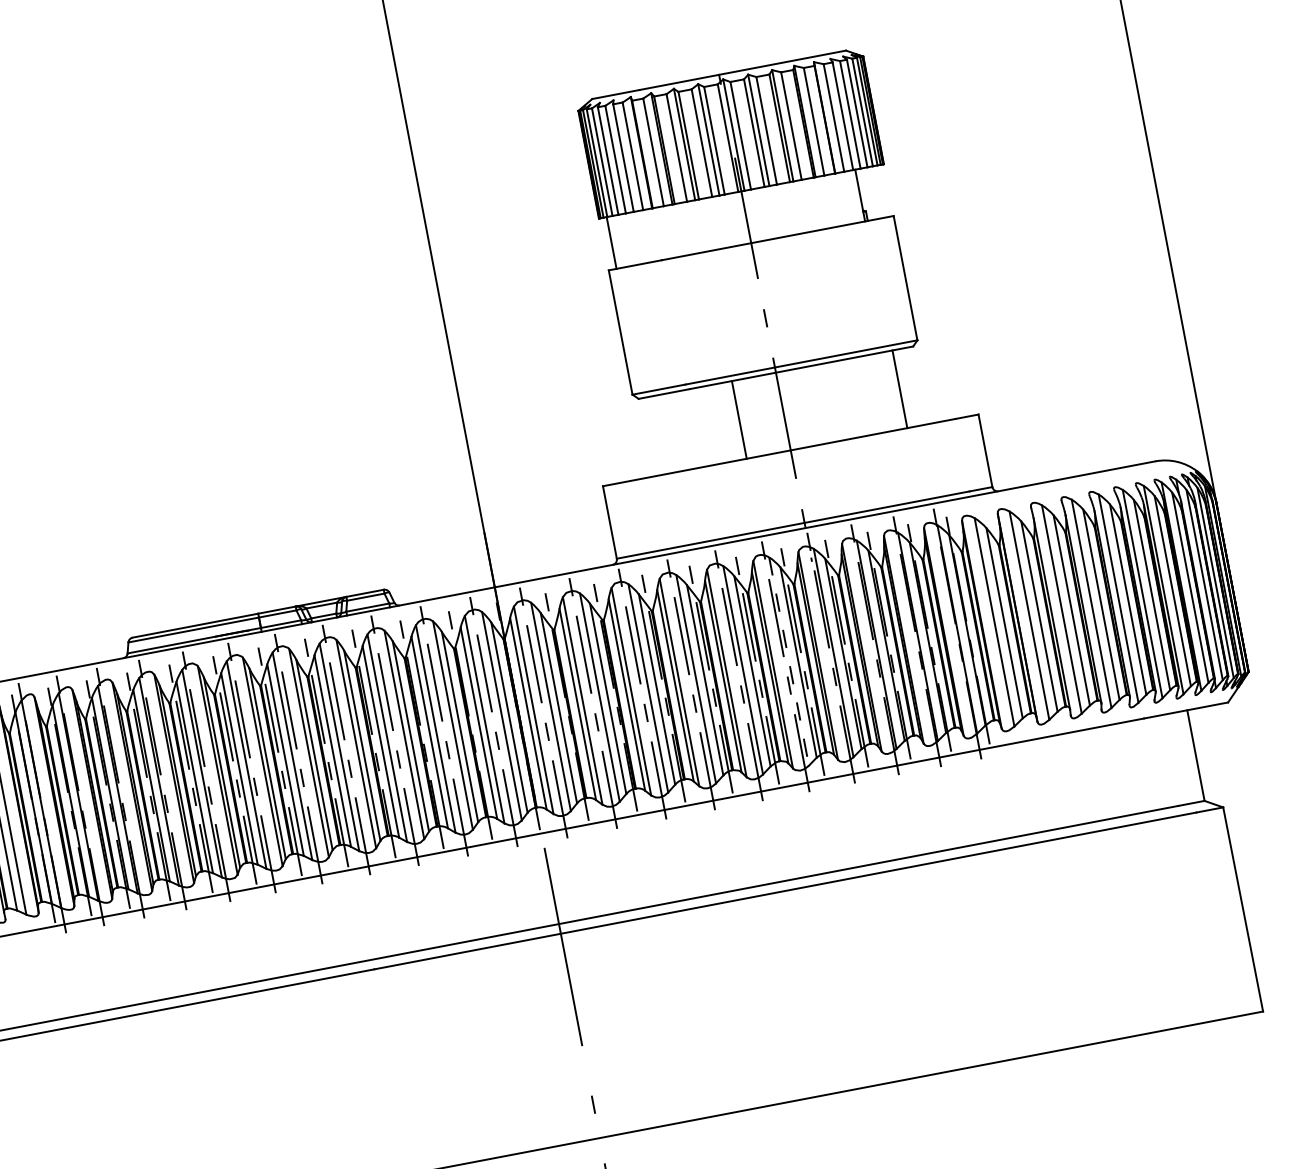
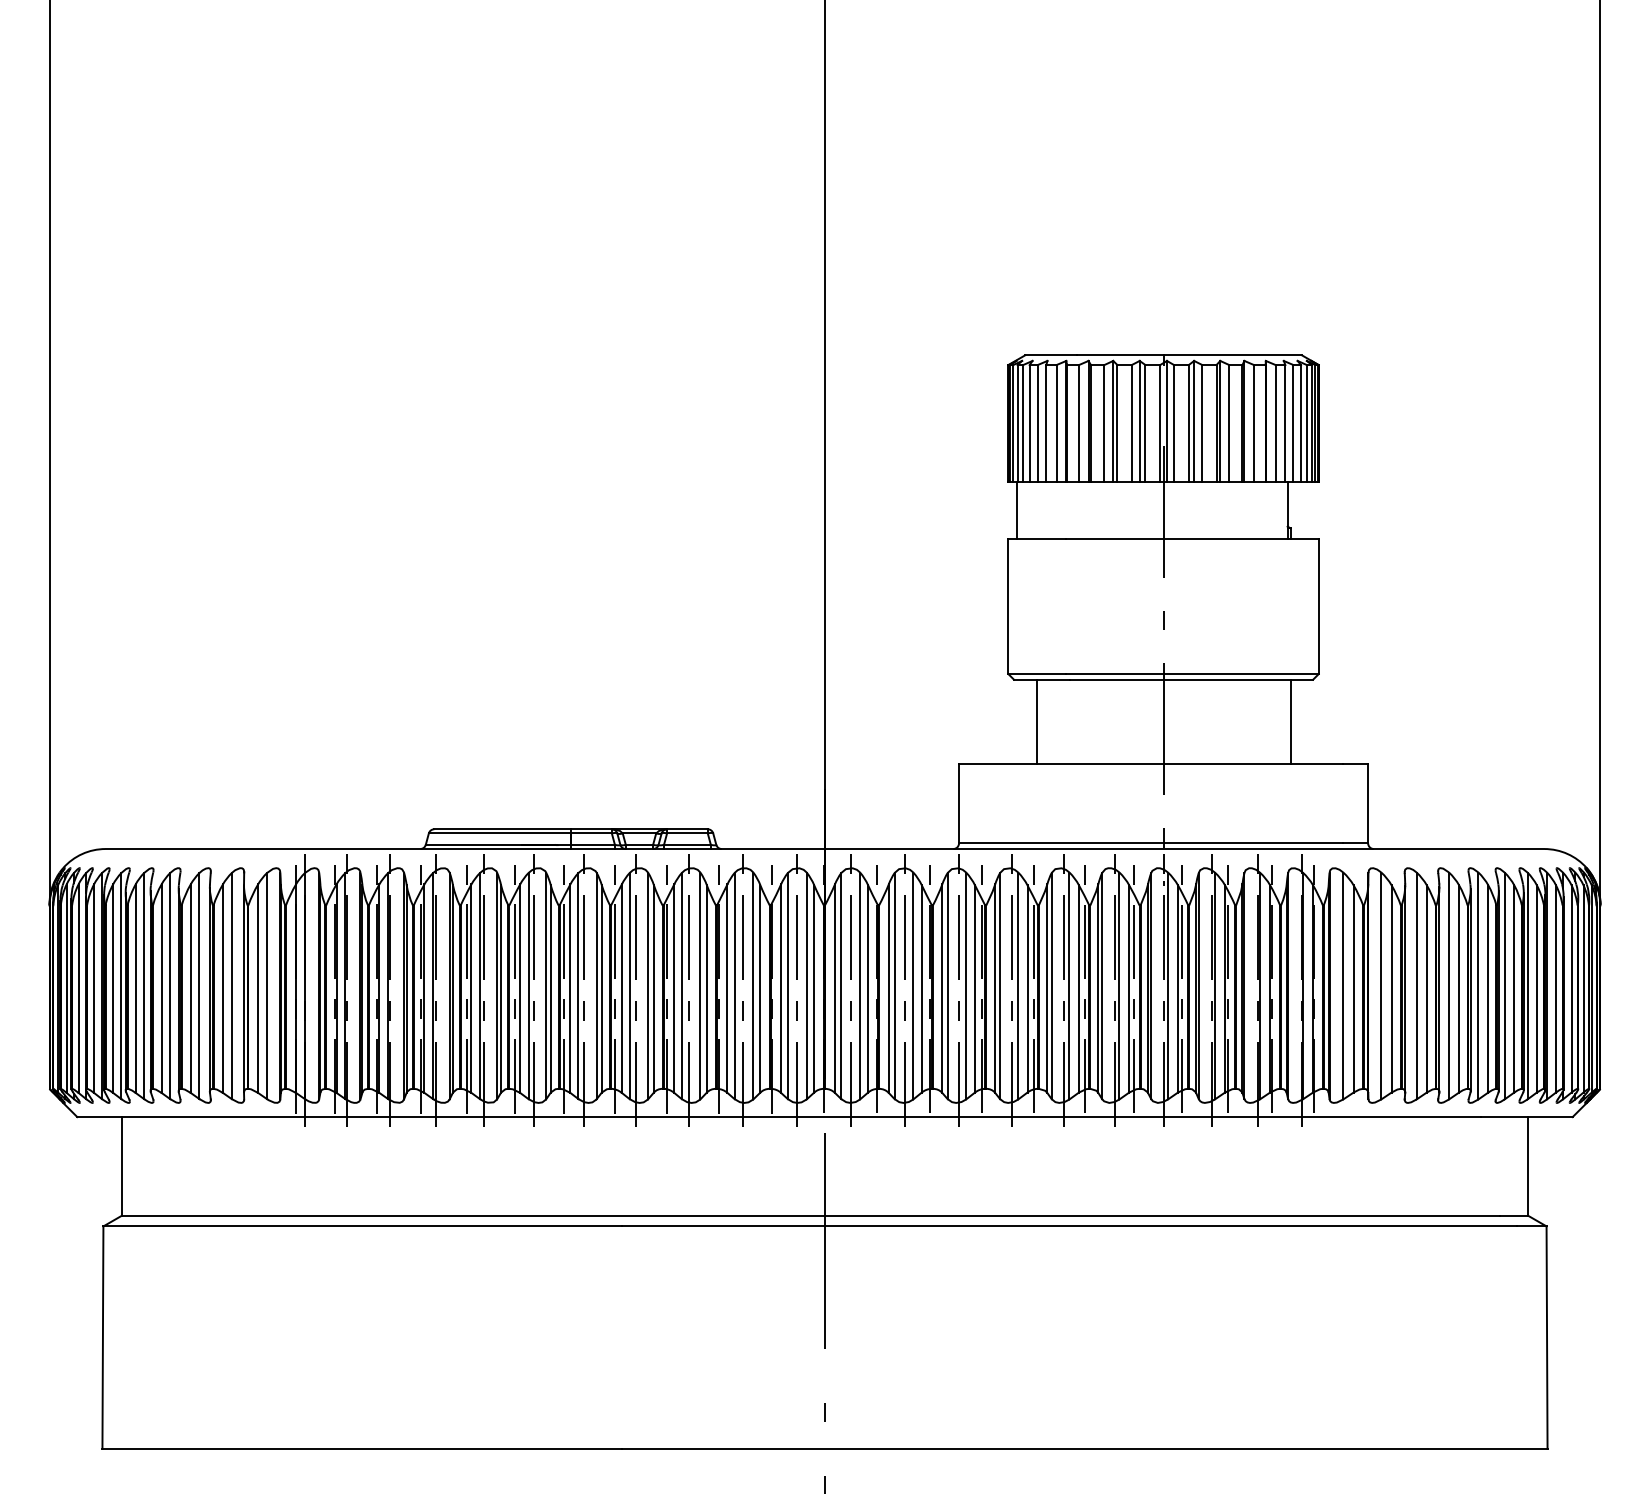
line: (739, 419) -> (1036, 721), moved
line: (789, 662) -> (1119, 986), dashed -> solid

